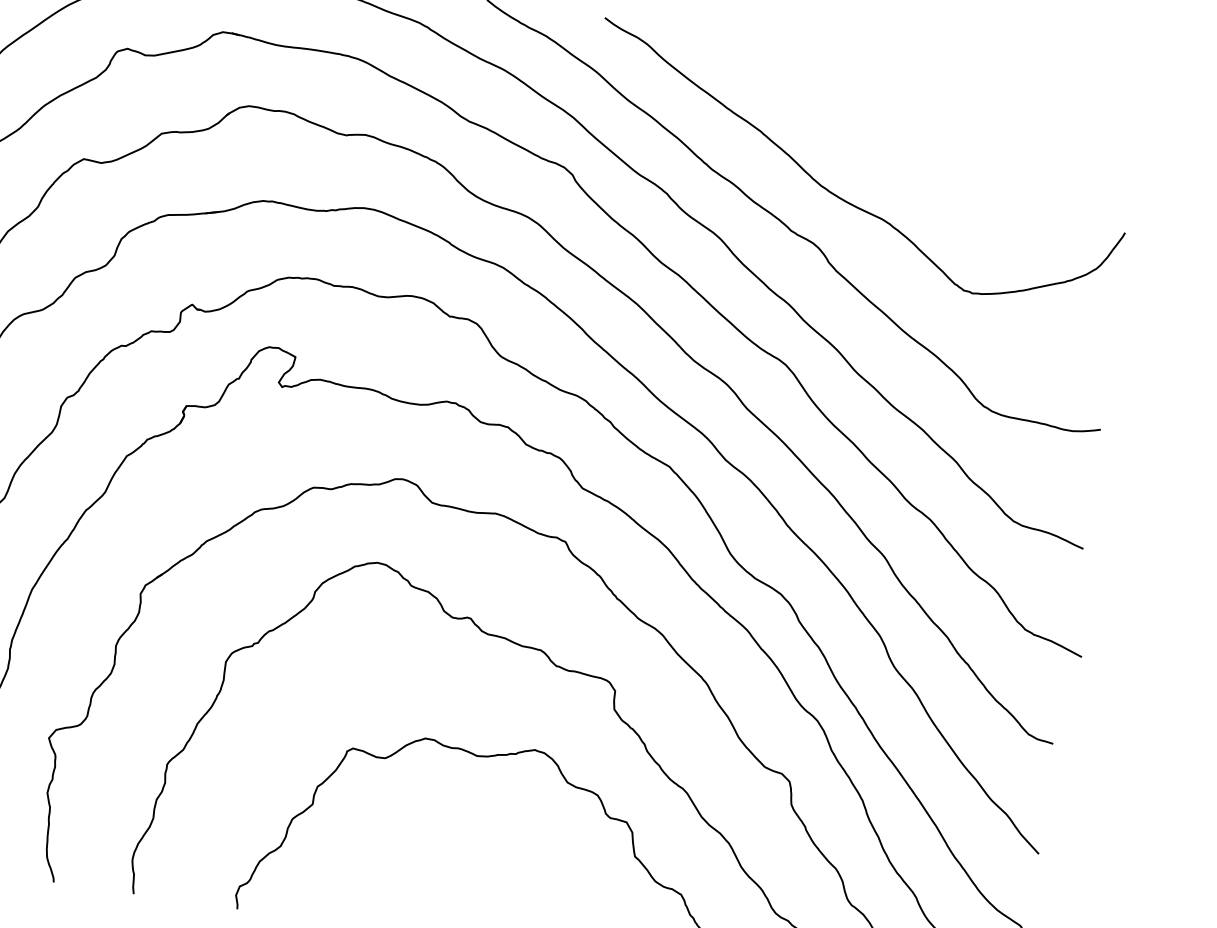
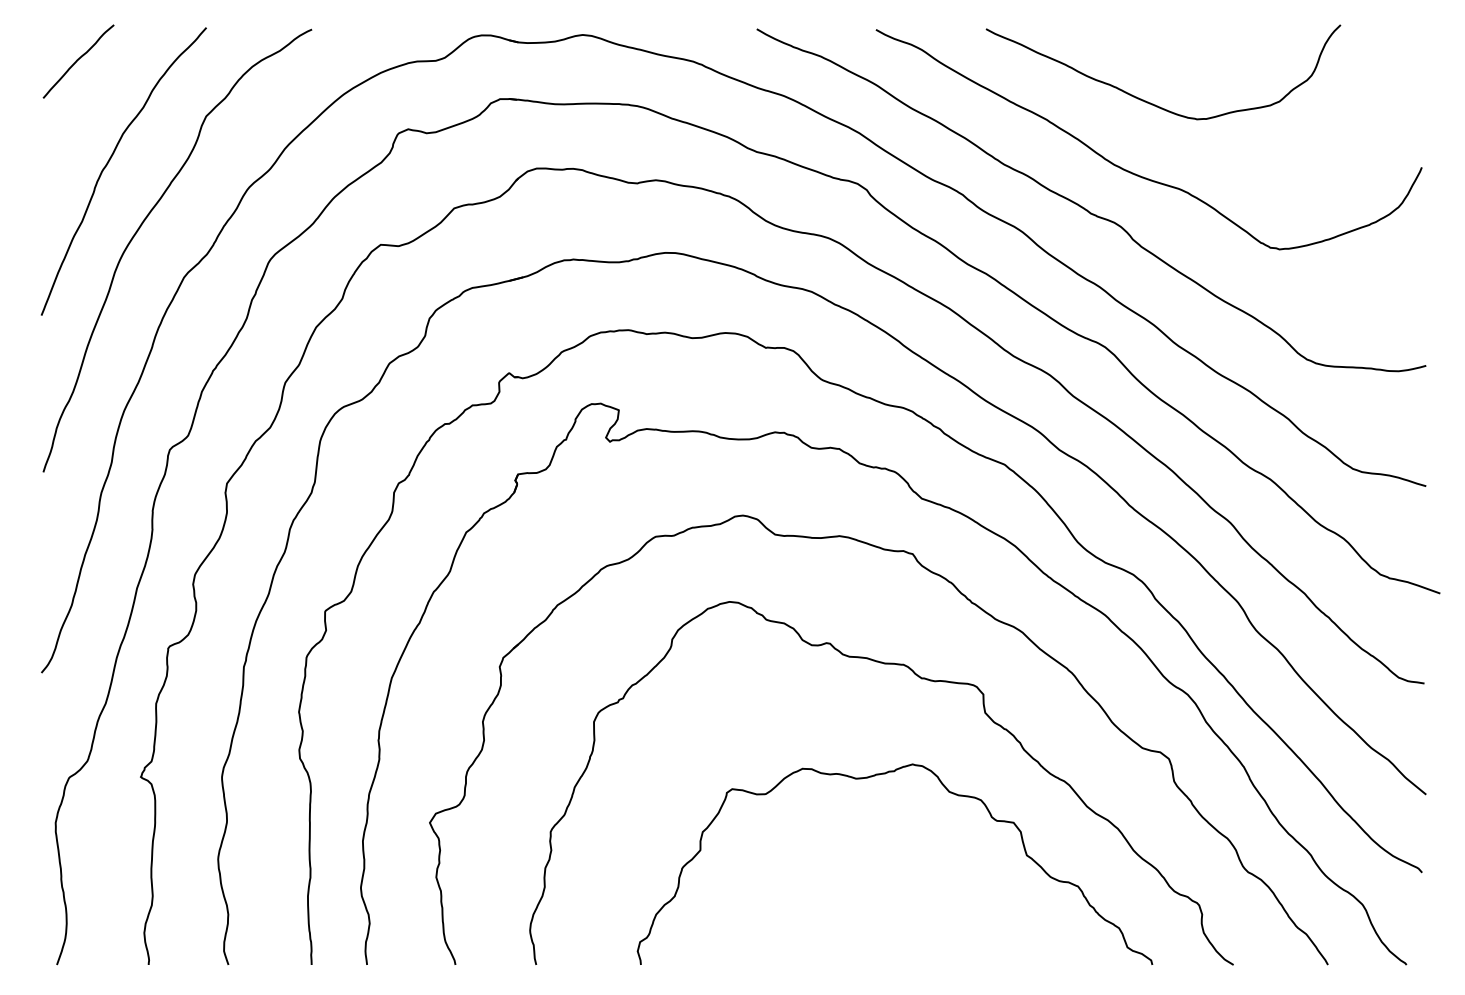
curve: (868, 130) -> (1153, 103), added

